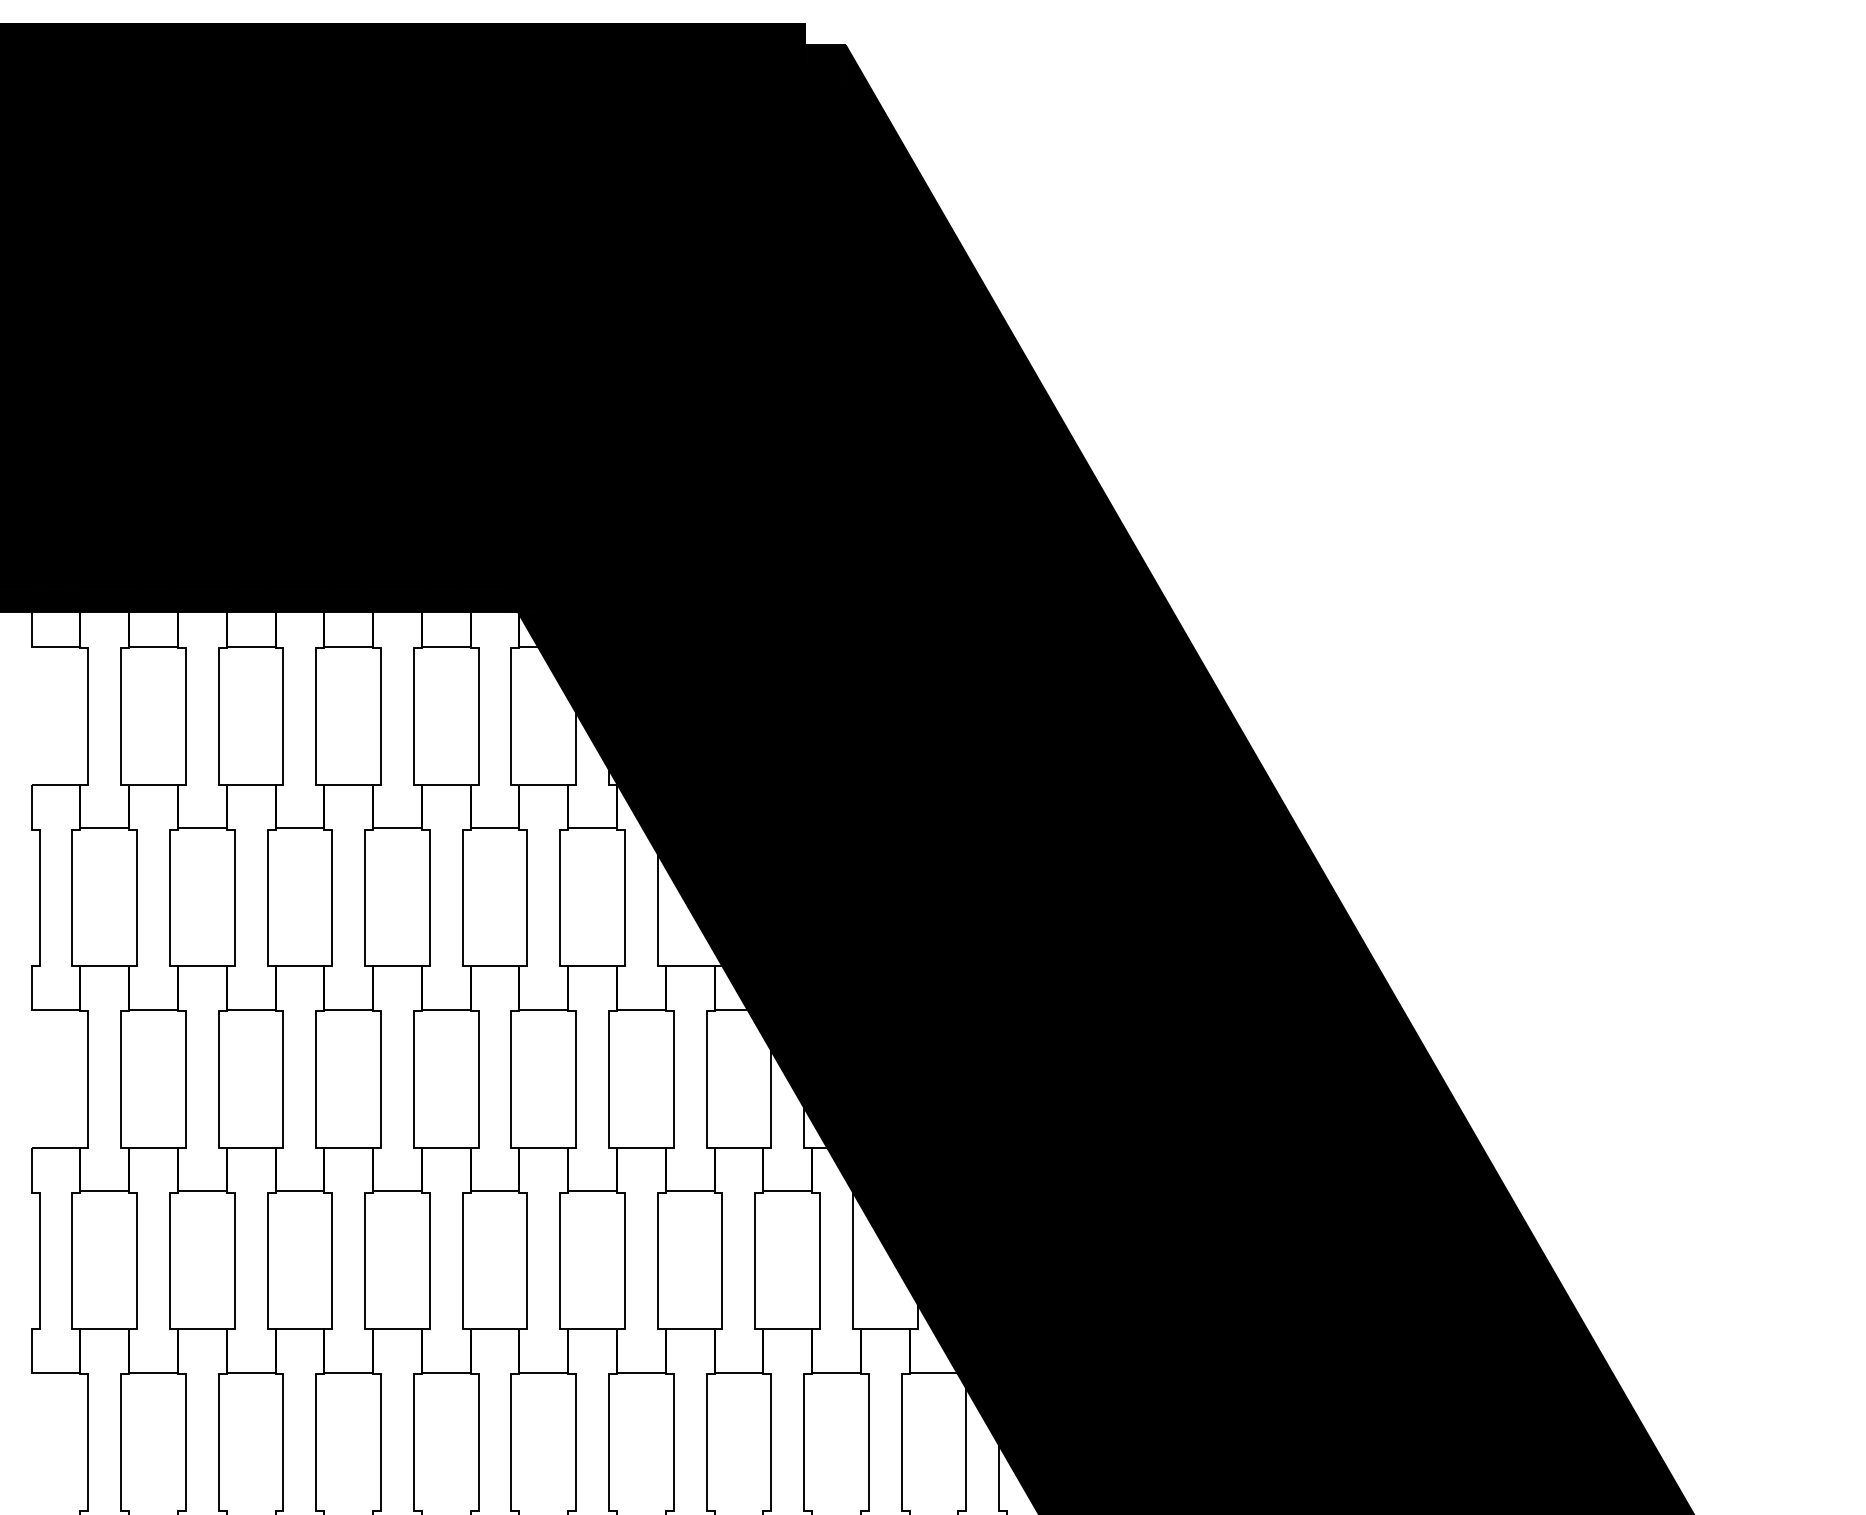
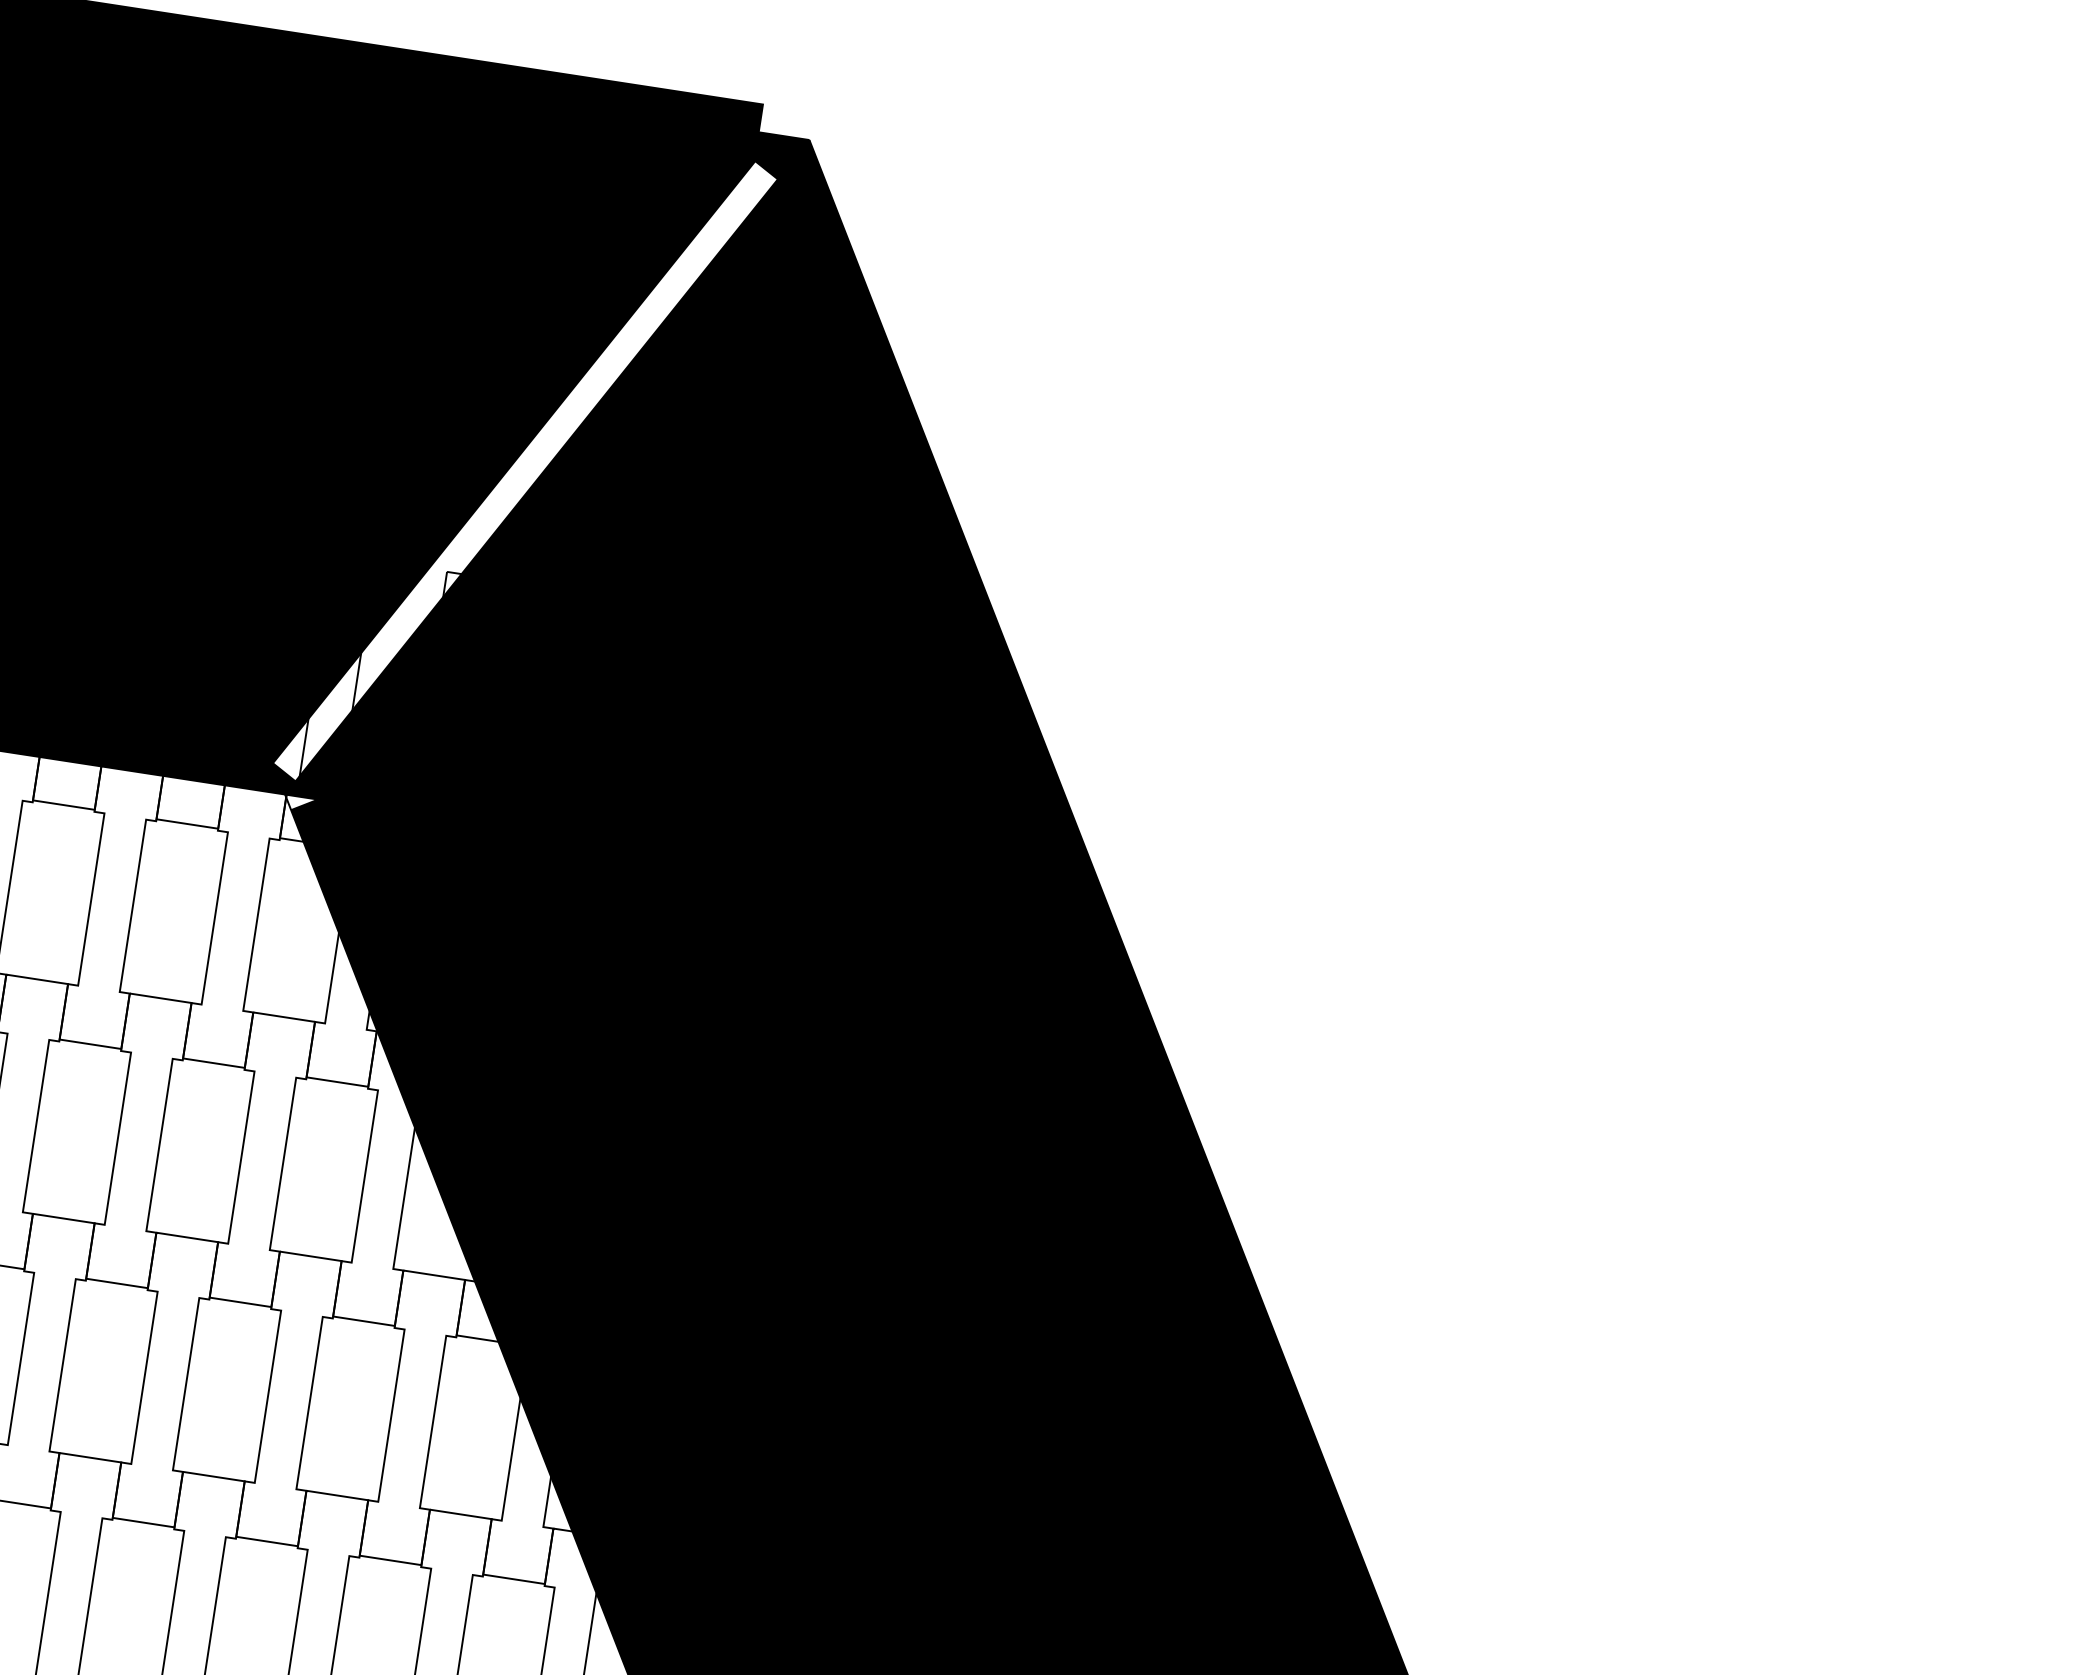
fill: (665, 334) -> (525, 471), removed
fill: (531, 617) -> (300, 803), removed

